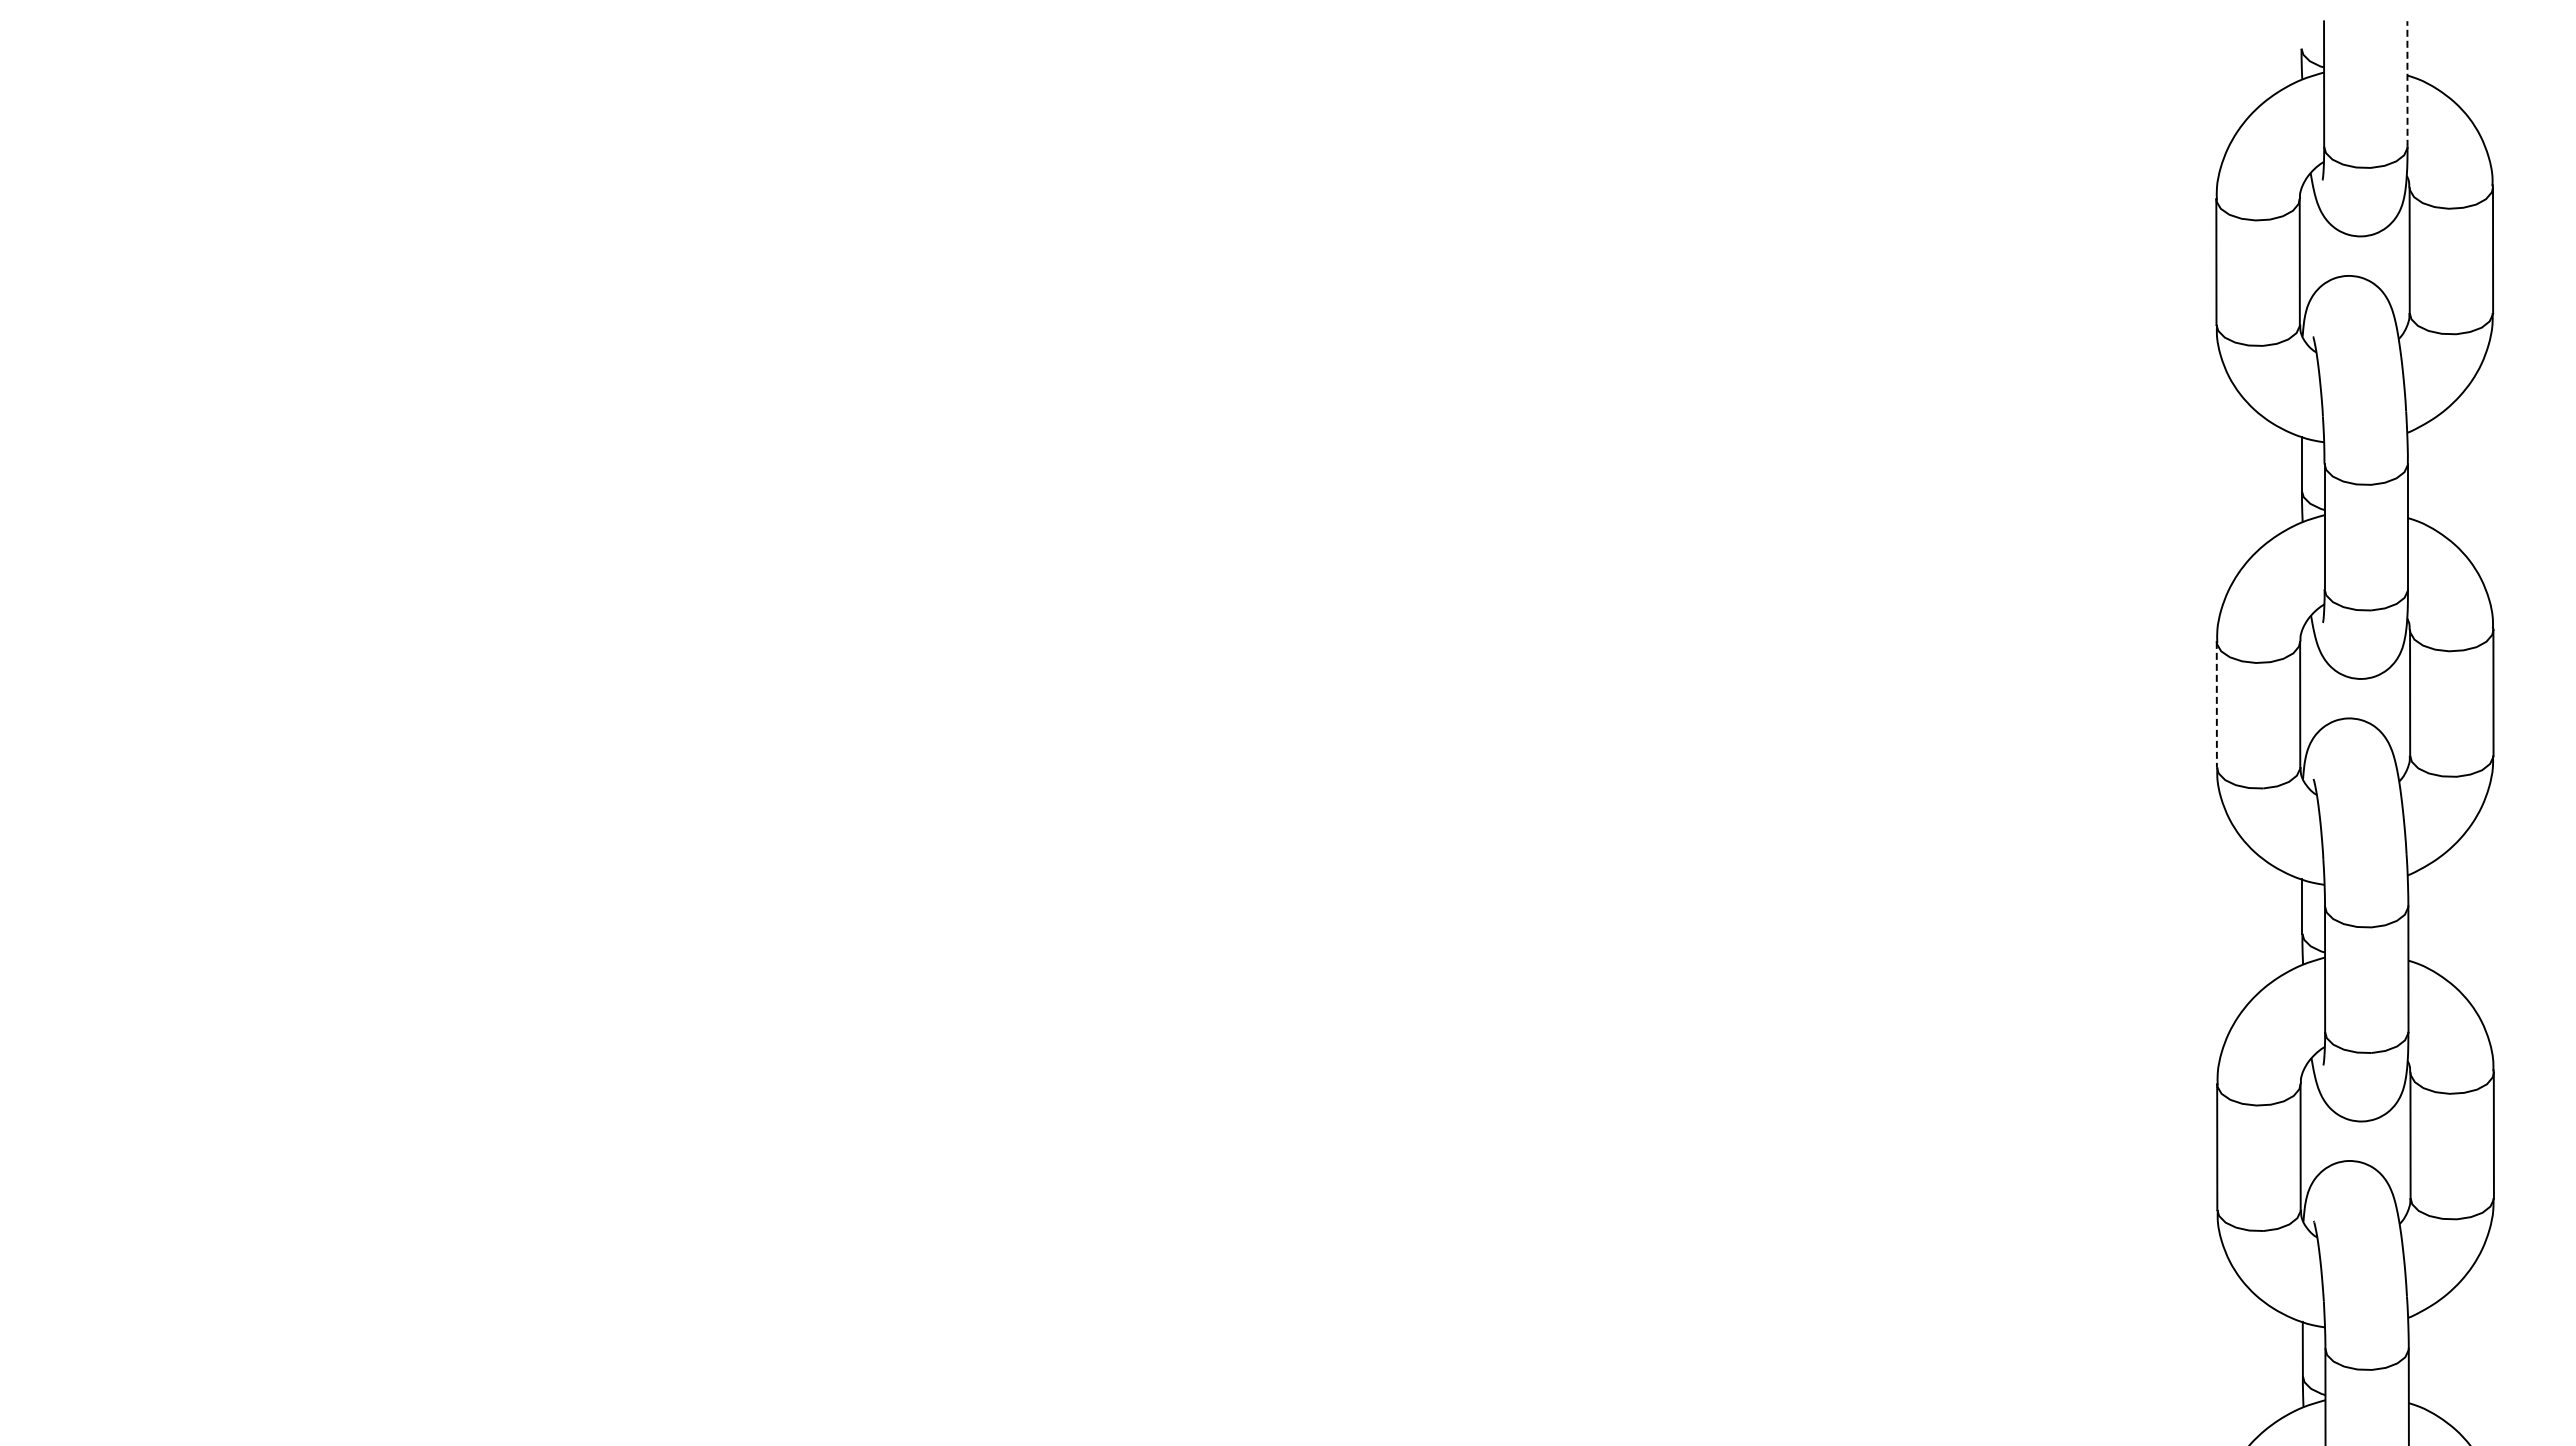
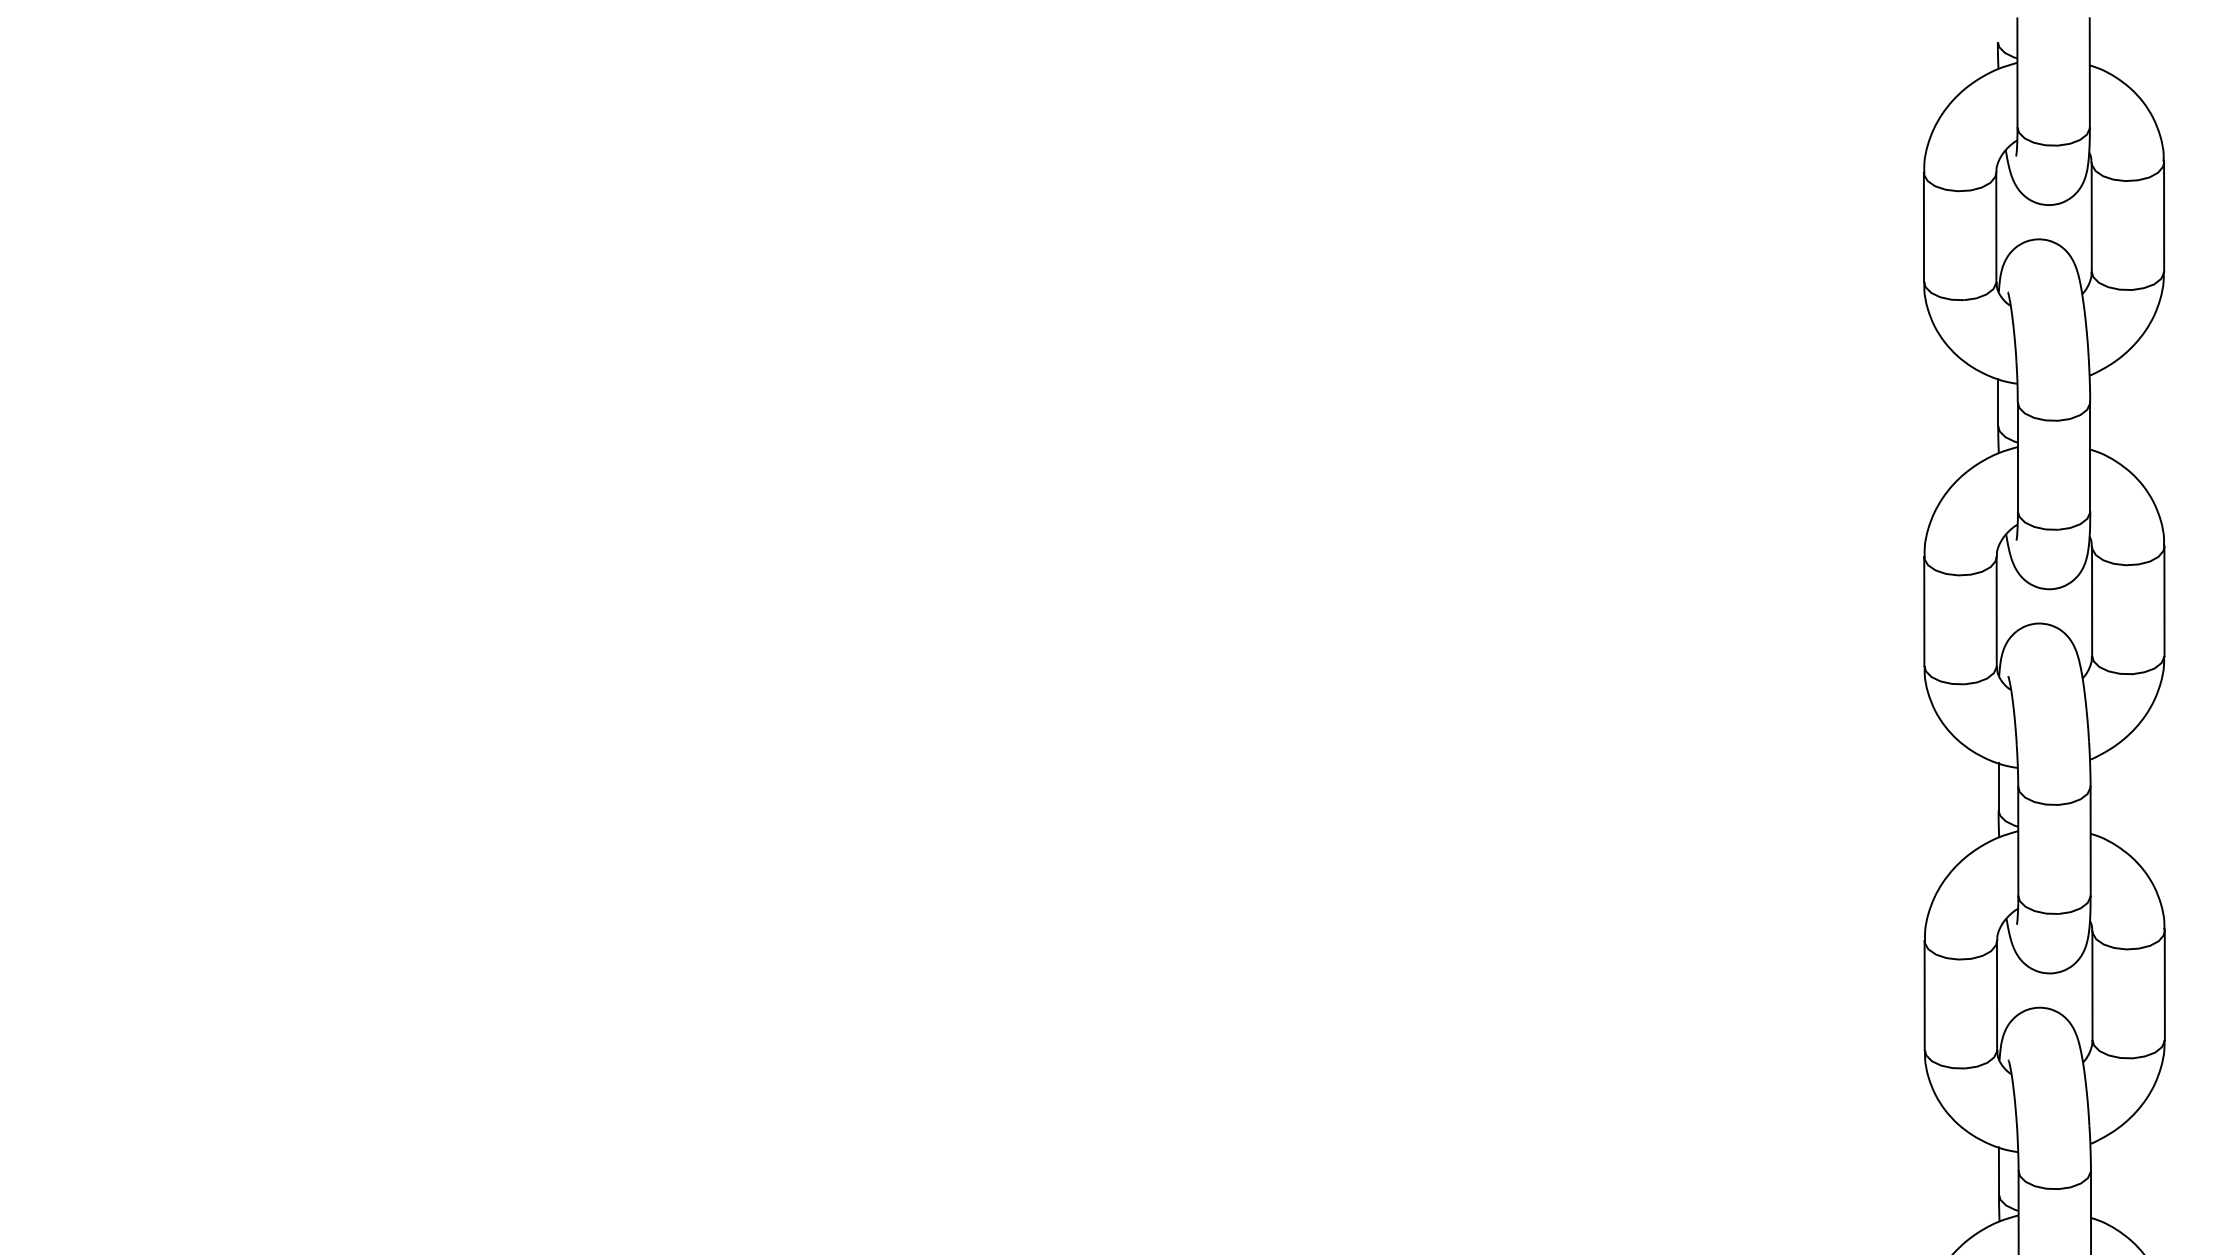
line: (2407, 84) -> (2089, 73), dashed -> solid
line: (2216, 704) -> (1924, 611), dashed -> solid

